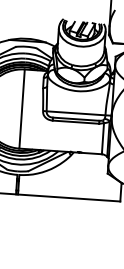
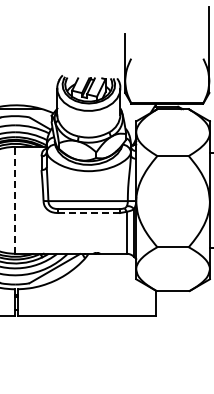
line: (22, 108) -> (15, 199), solid -> dashed
line: (76, 122) -> (89, 213), solid -> dashed

